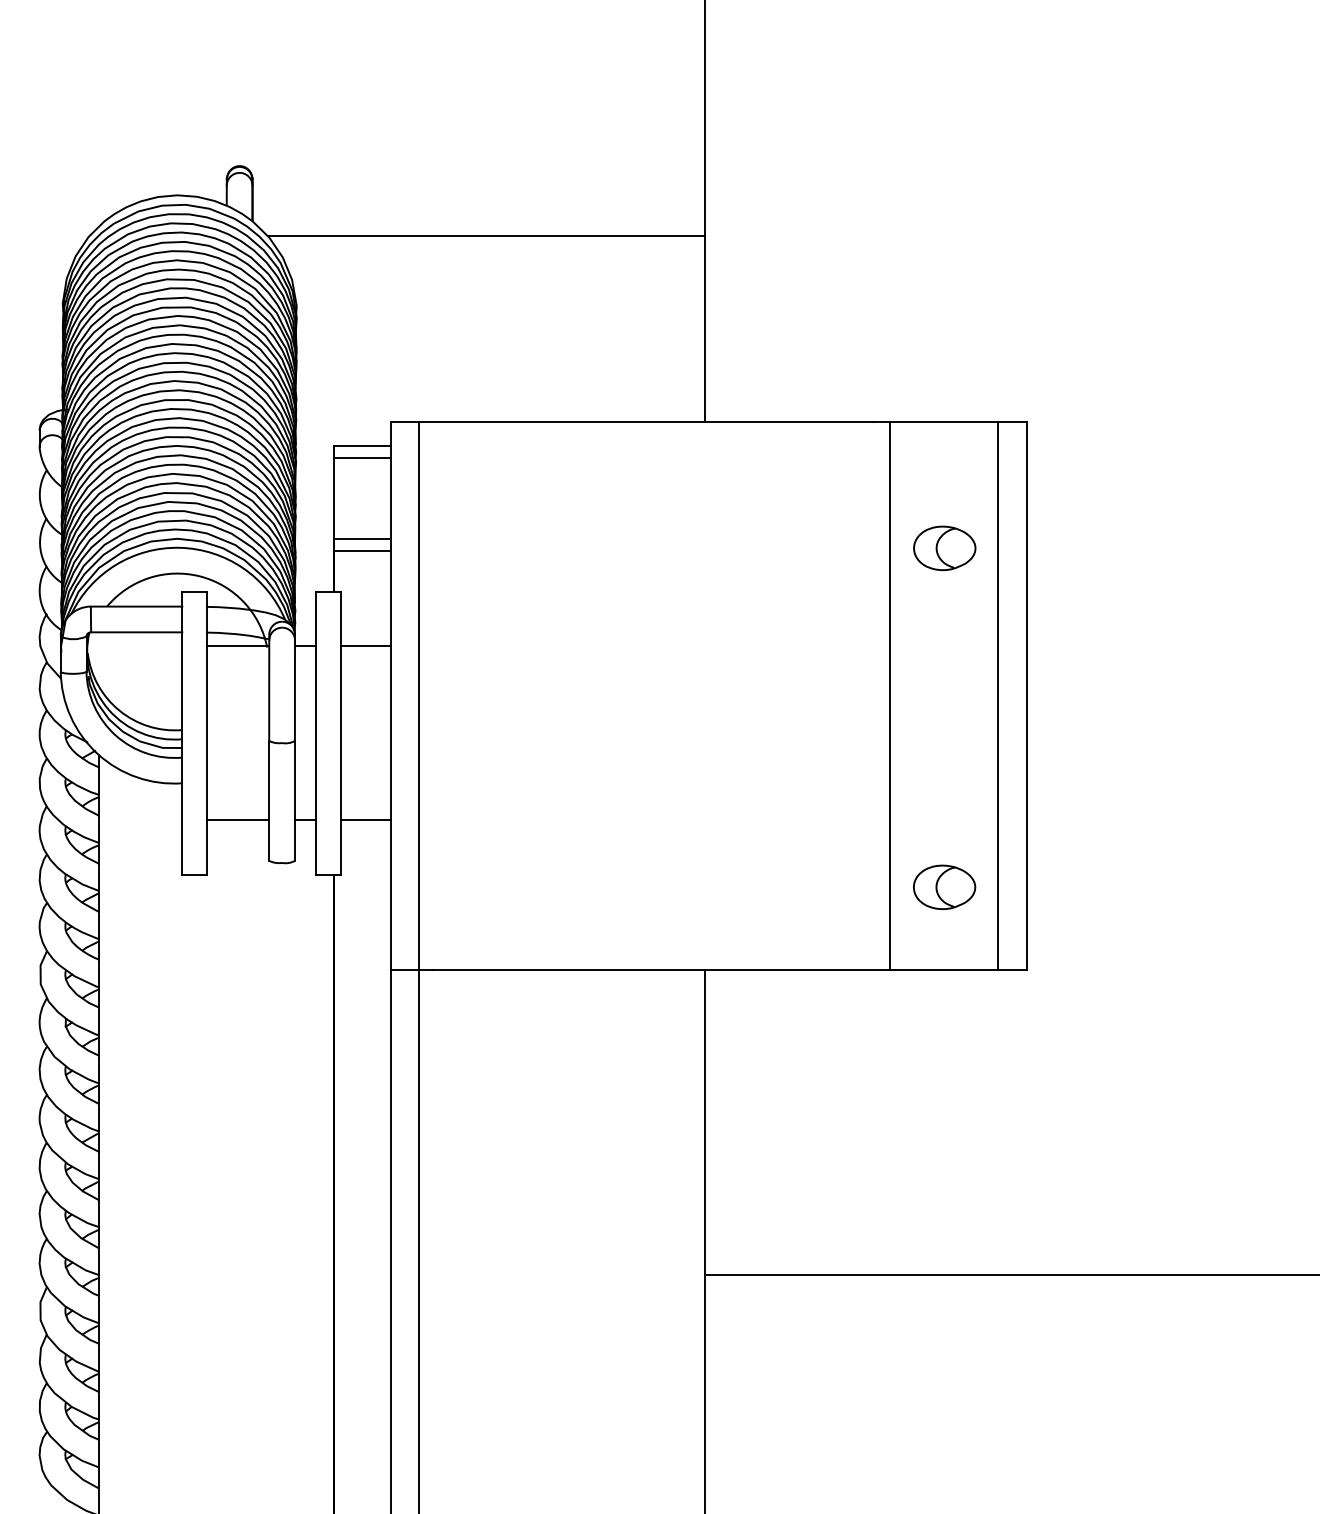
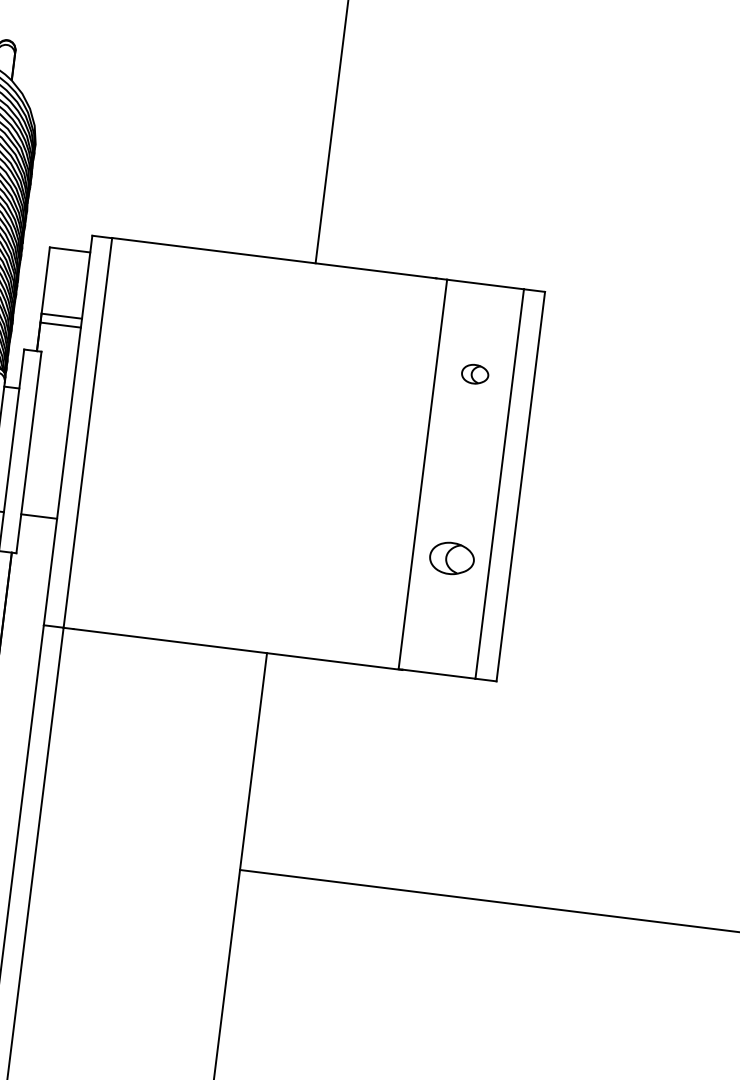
line: (485, 236) -> (176, 111), removed
line: (362, 458) -> (68, 258), removed
part: (944, 547) -> (474, 373), size x0.6
line: (365, 646) -> (54, 392), removed
part: (944, 886) -> (452, 558), moved

